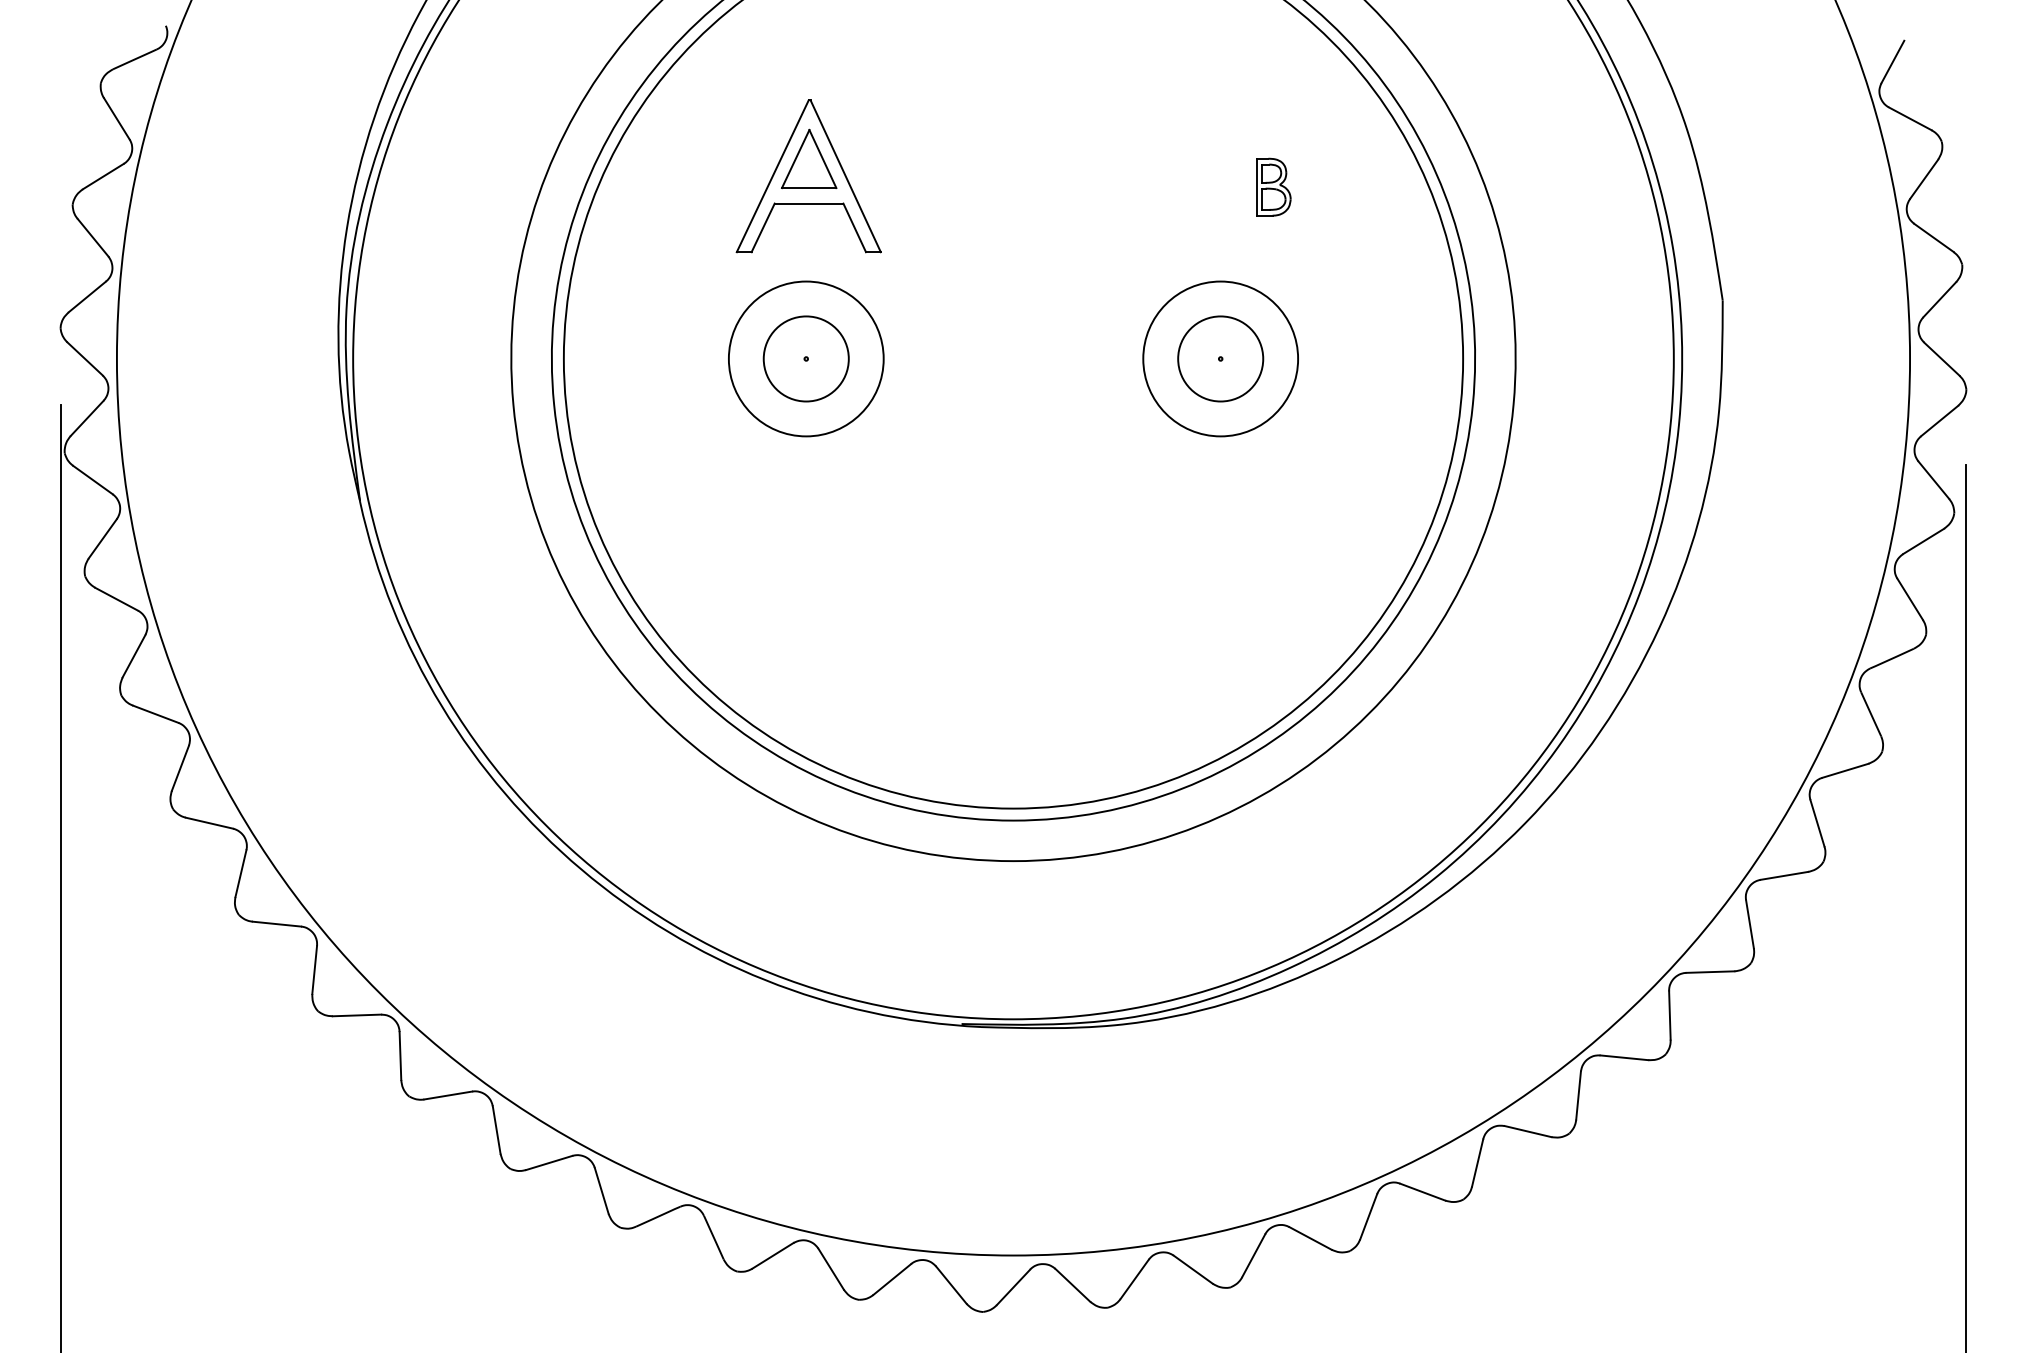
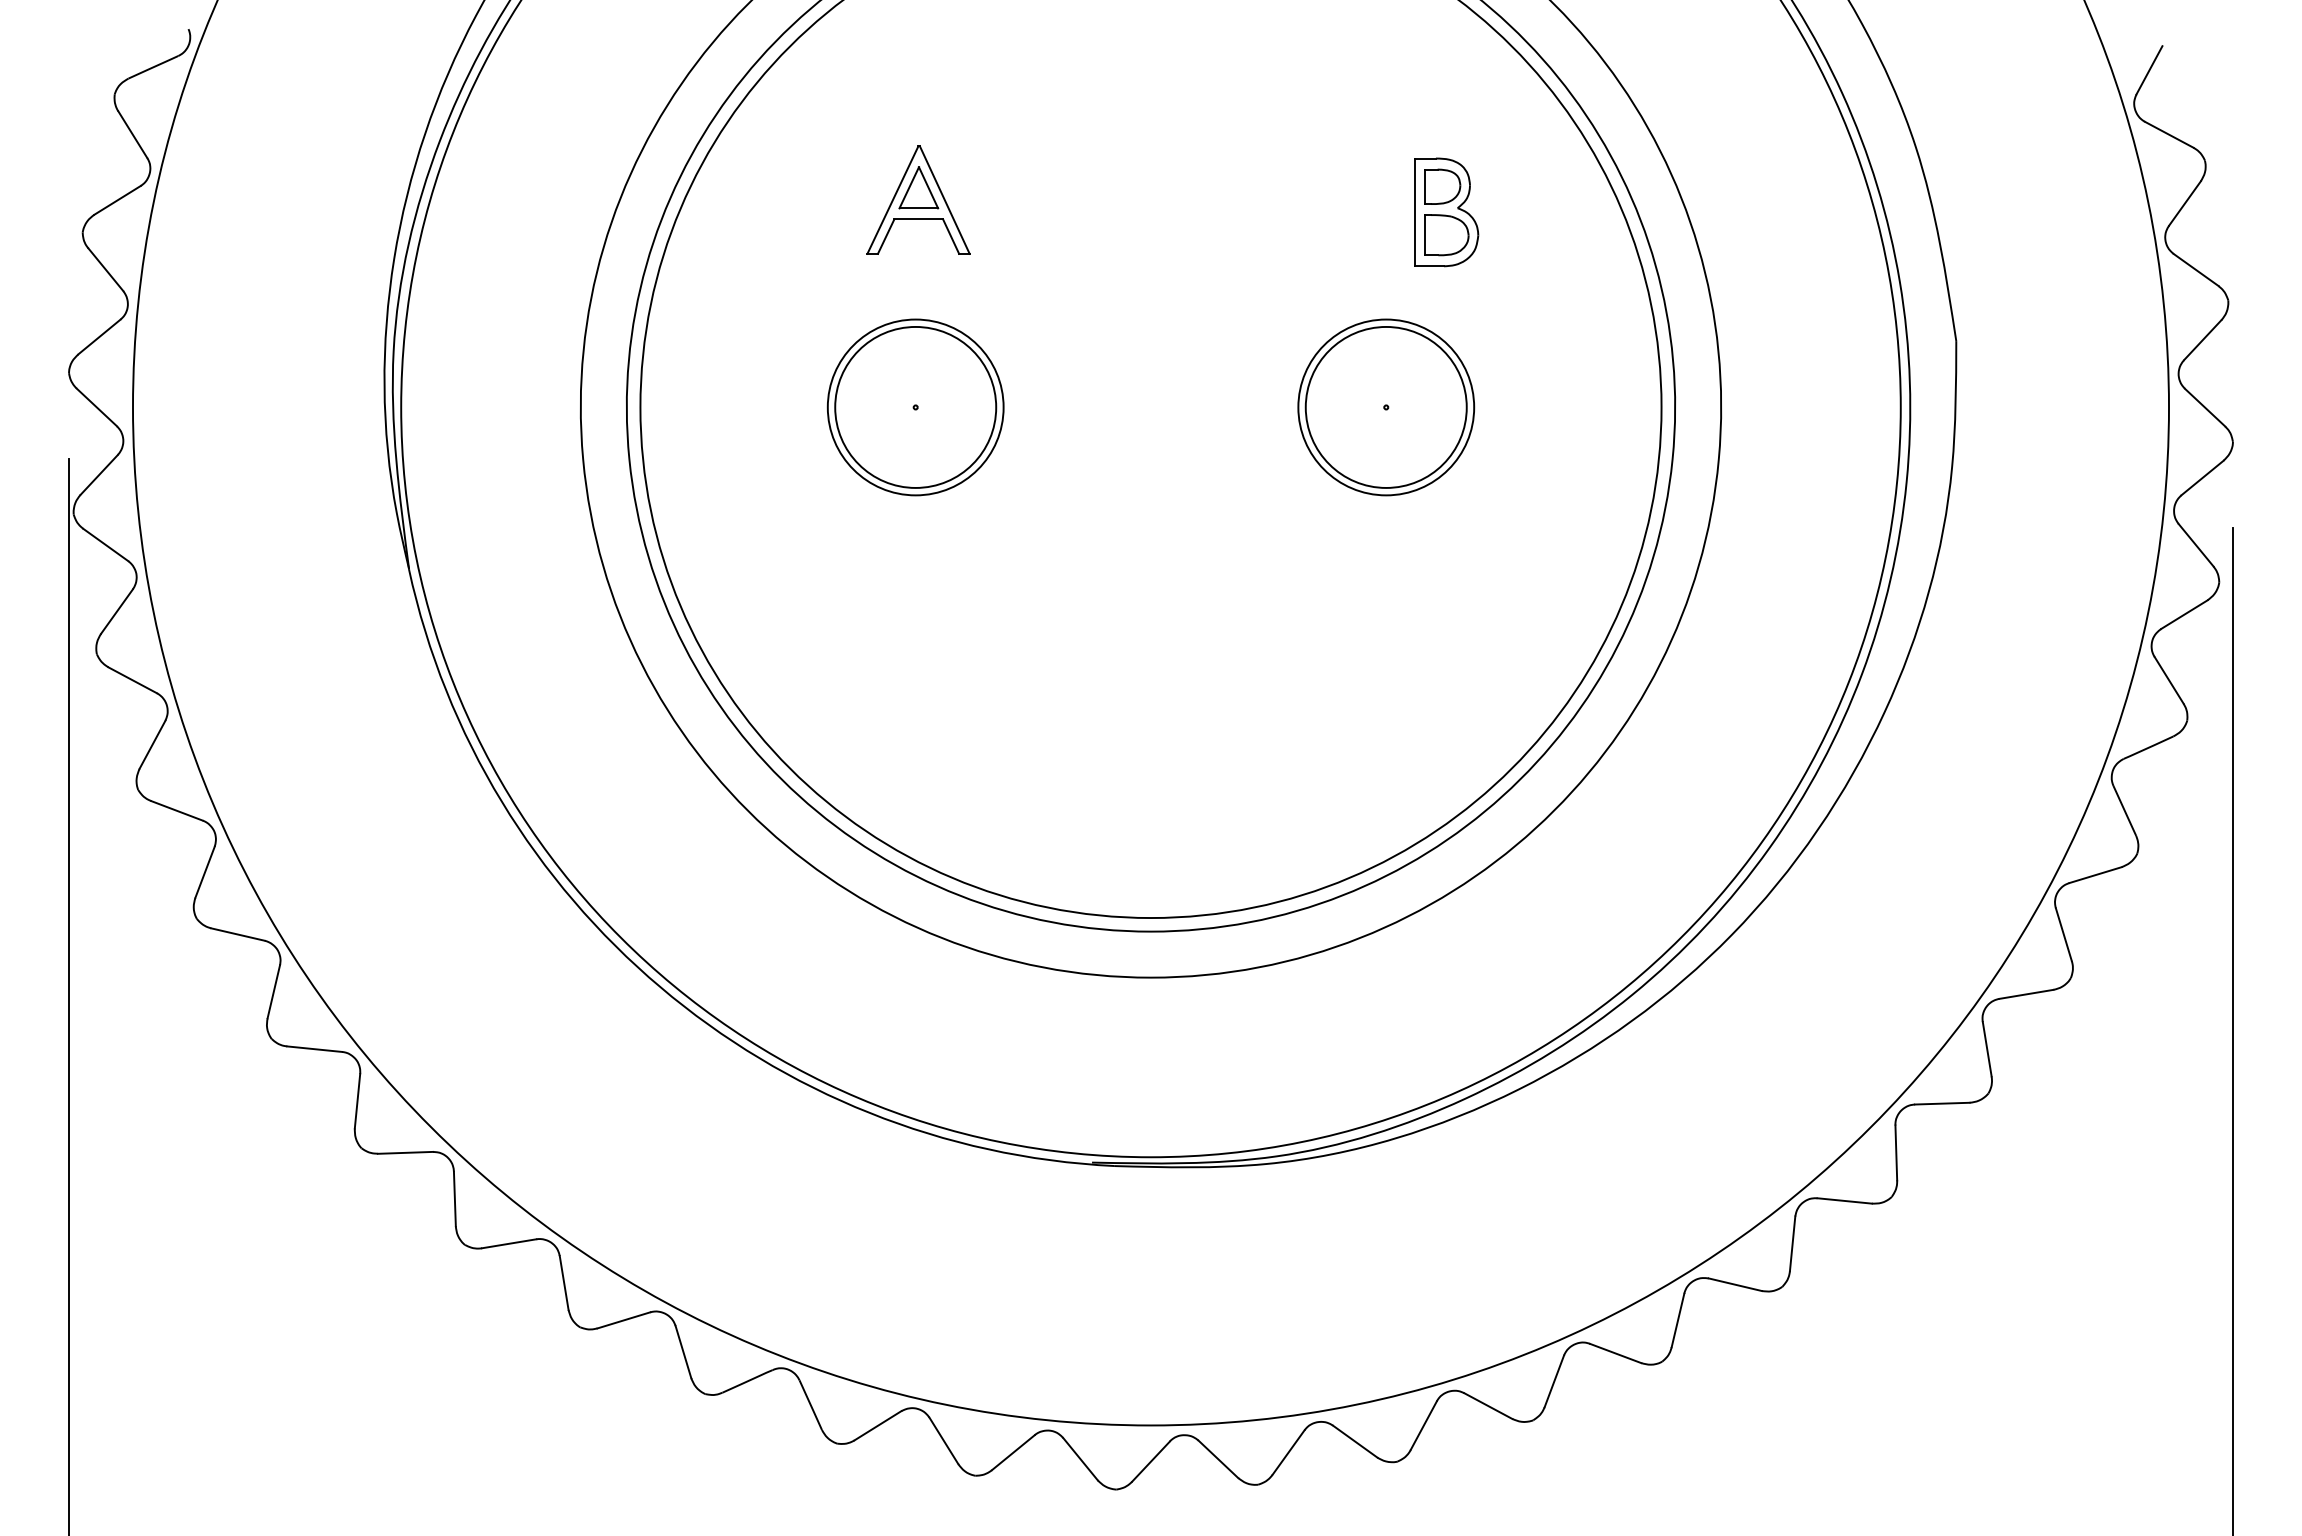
part: (808, 175) -> (918, 199), size x0.62
part: (1273, 187) -> (1446, 212), size x1.67
circle: (806, 358) -> (915, 406), size x1.67
circle: (1220, 358) -> (1385, 406), size x1.67

